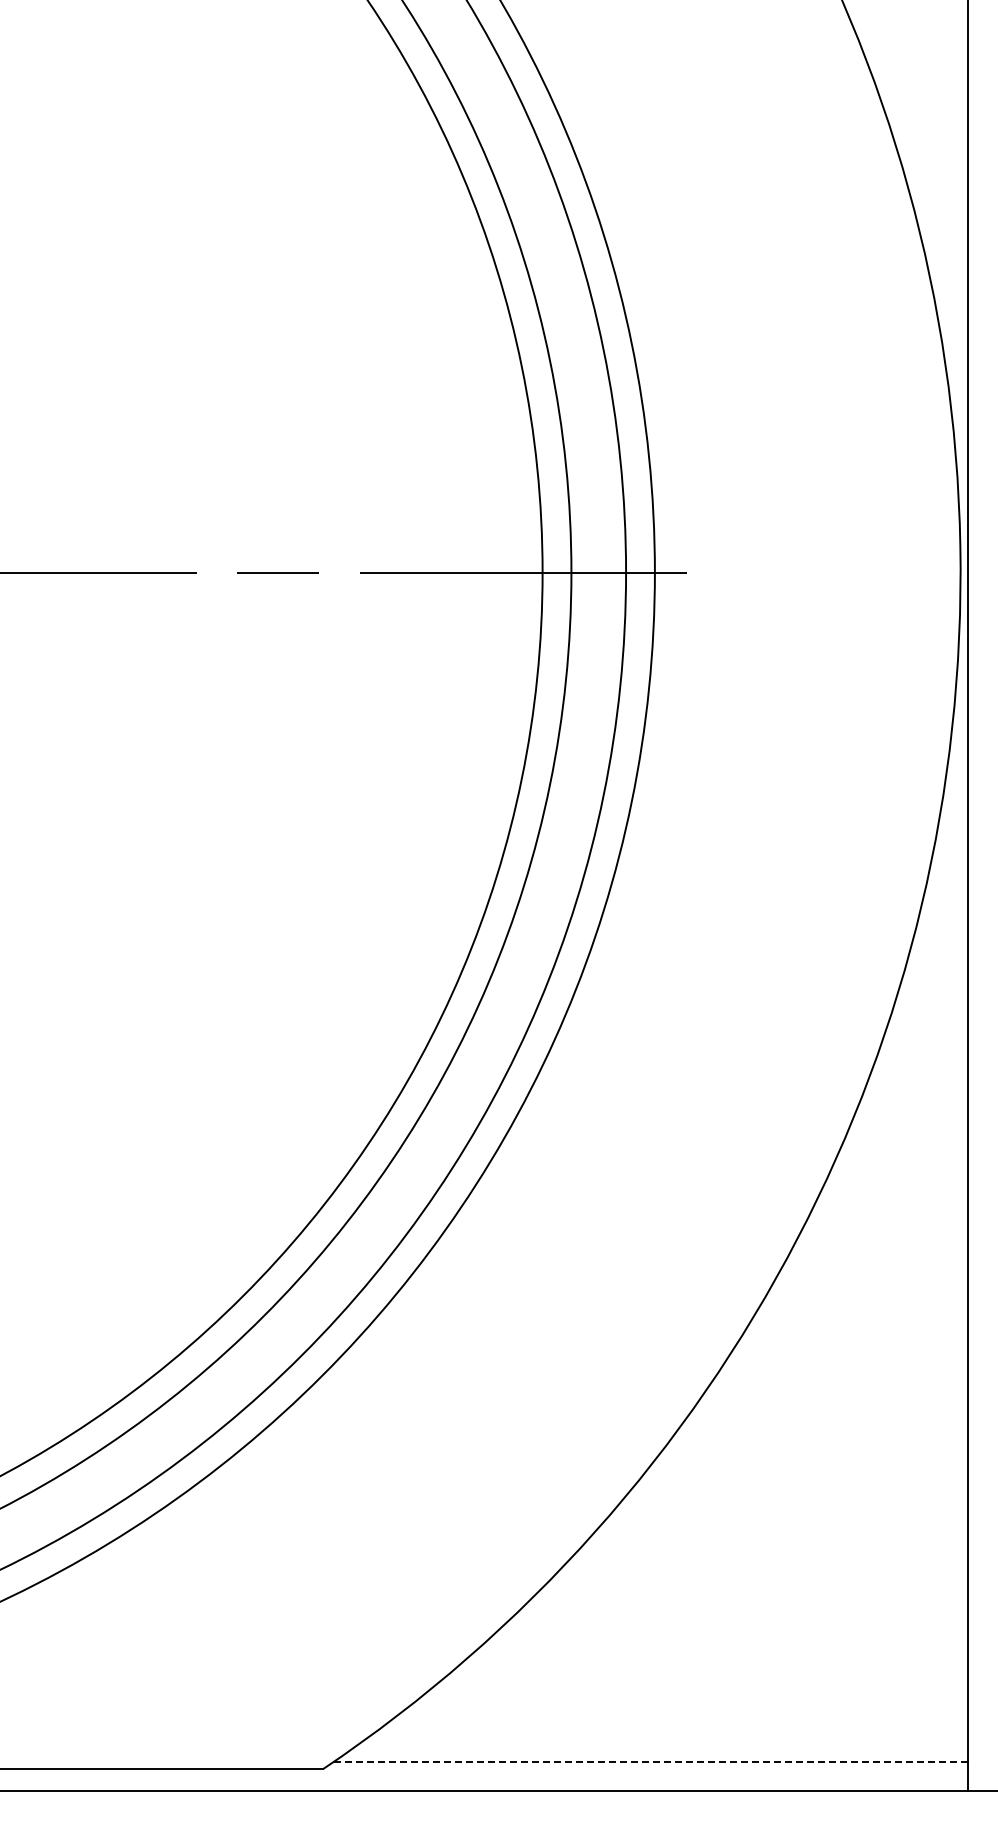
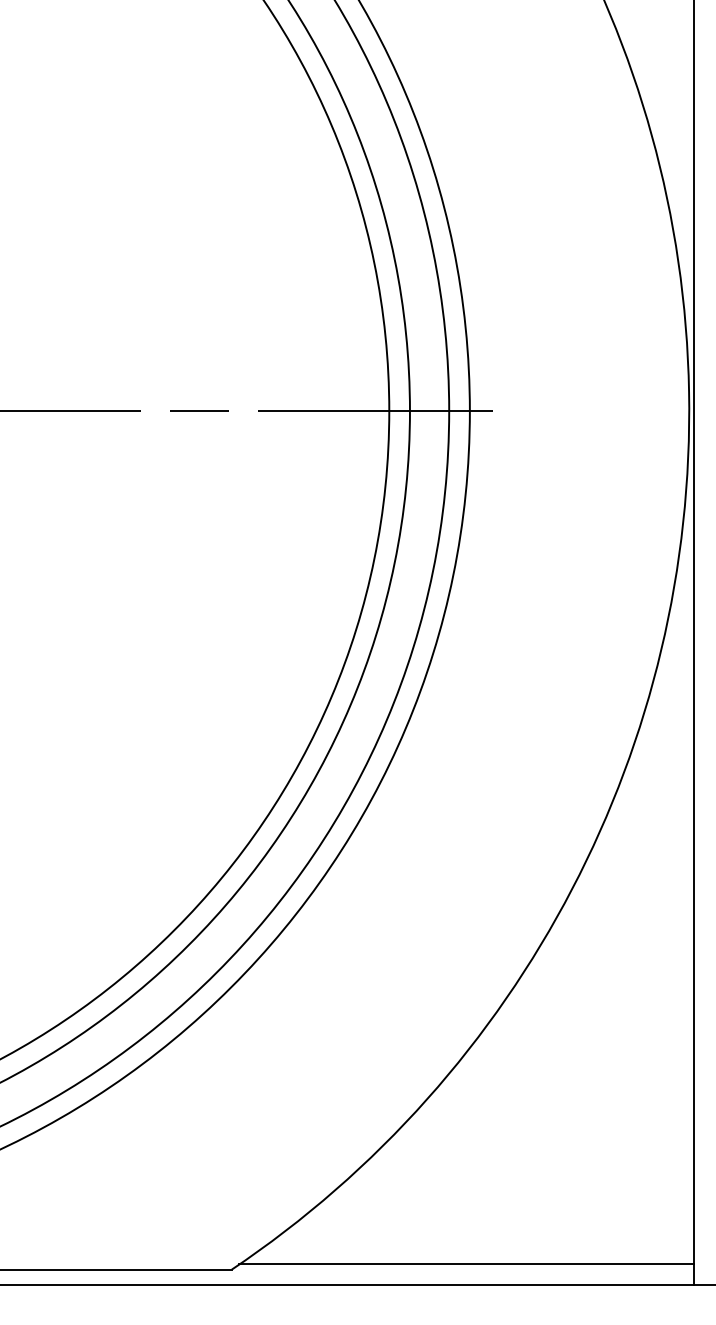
line: (651, 1761) -> (467, 1264), dashed -> solid

